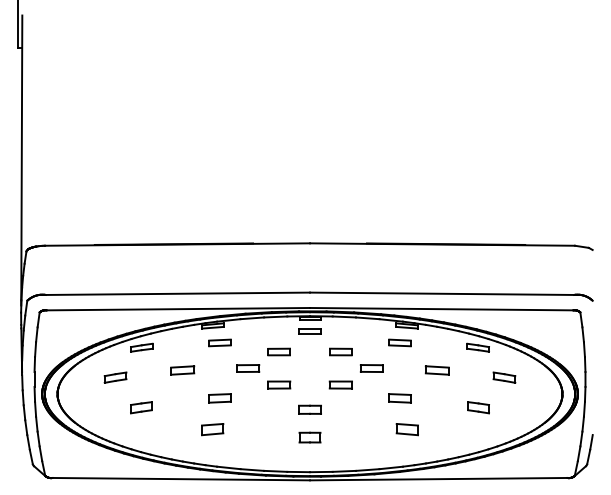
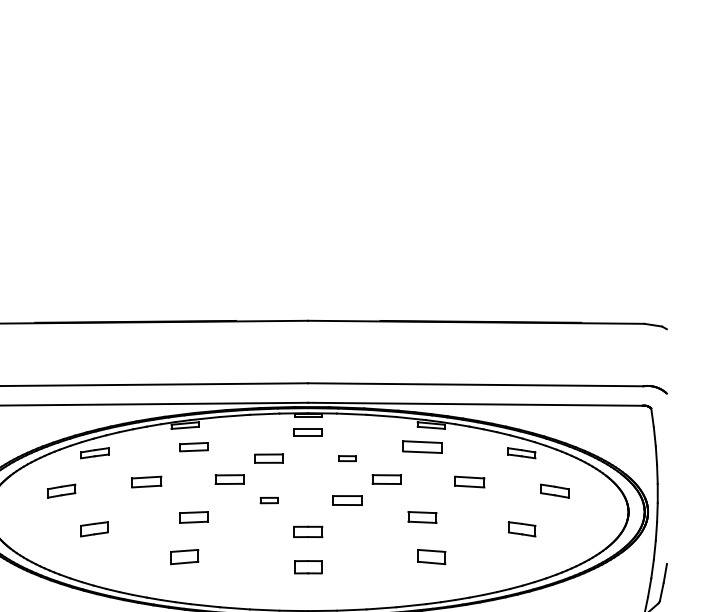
part: (399, 342) -> (421, 446), size x1.4
part: (340, 351) -> (346, 457), size x0.6
part: (279, 384) -> (269, 499), size x0.6

